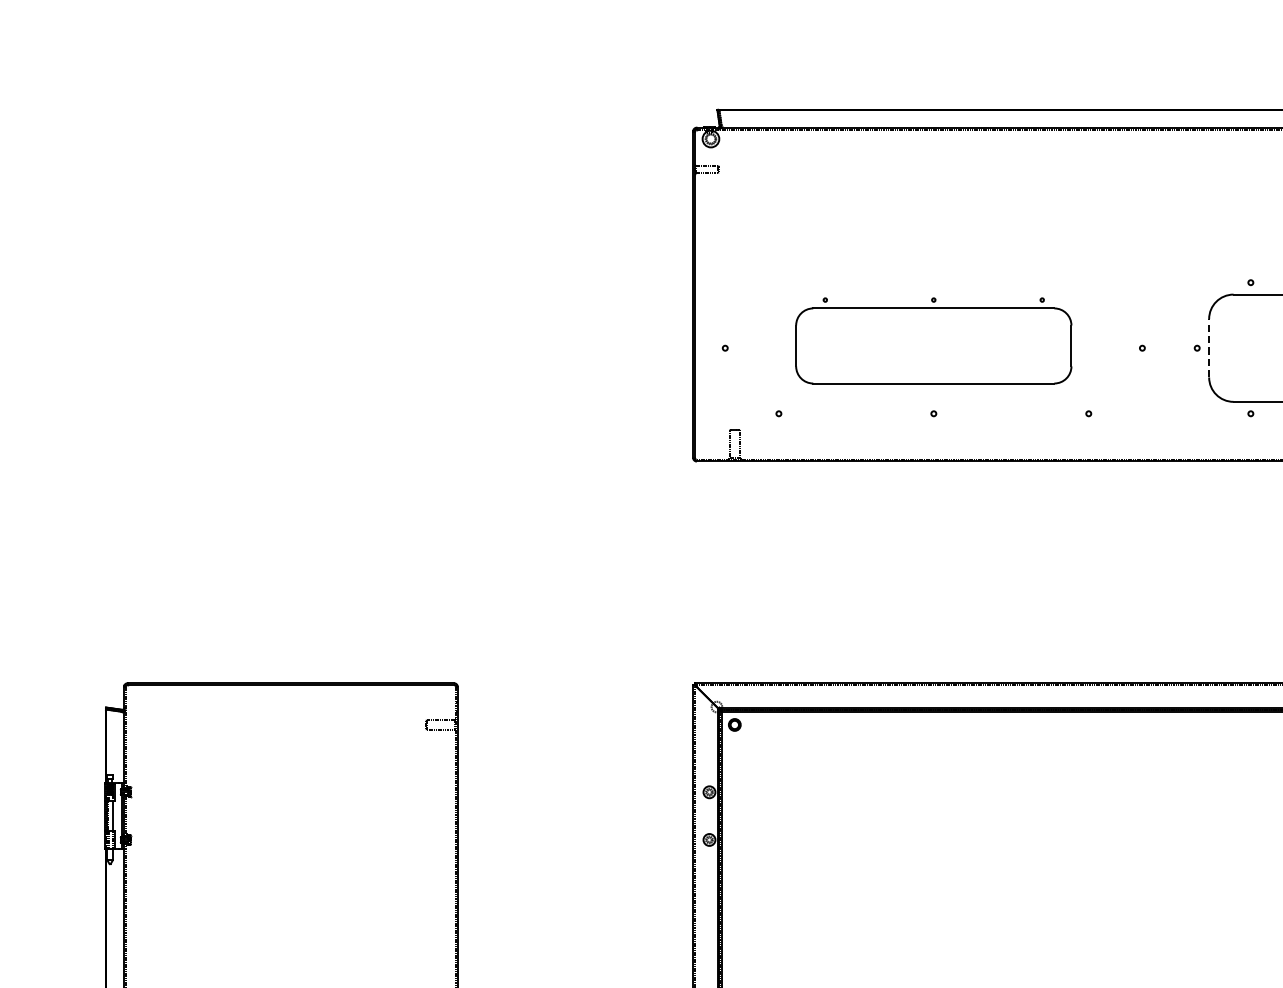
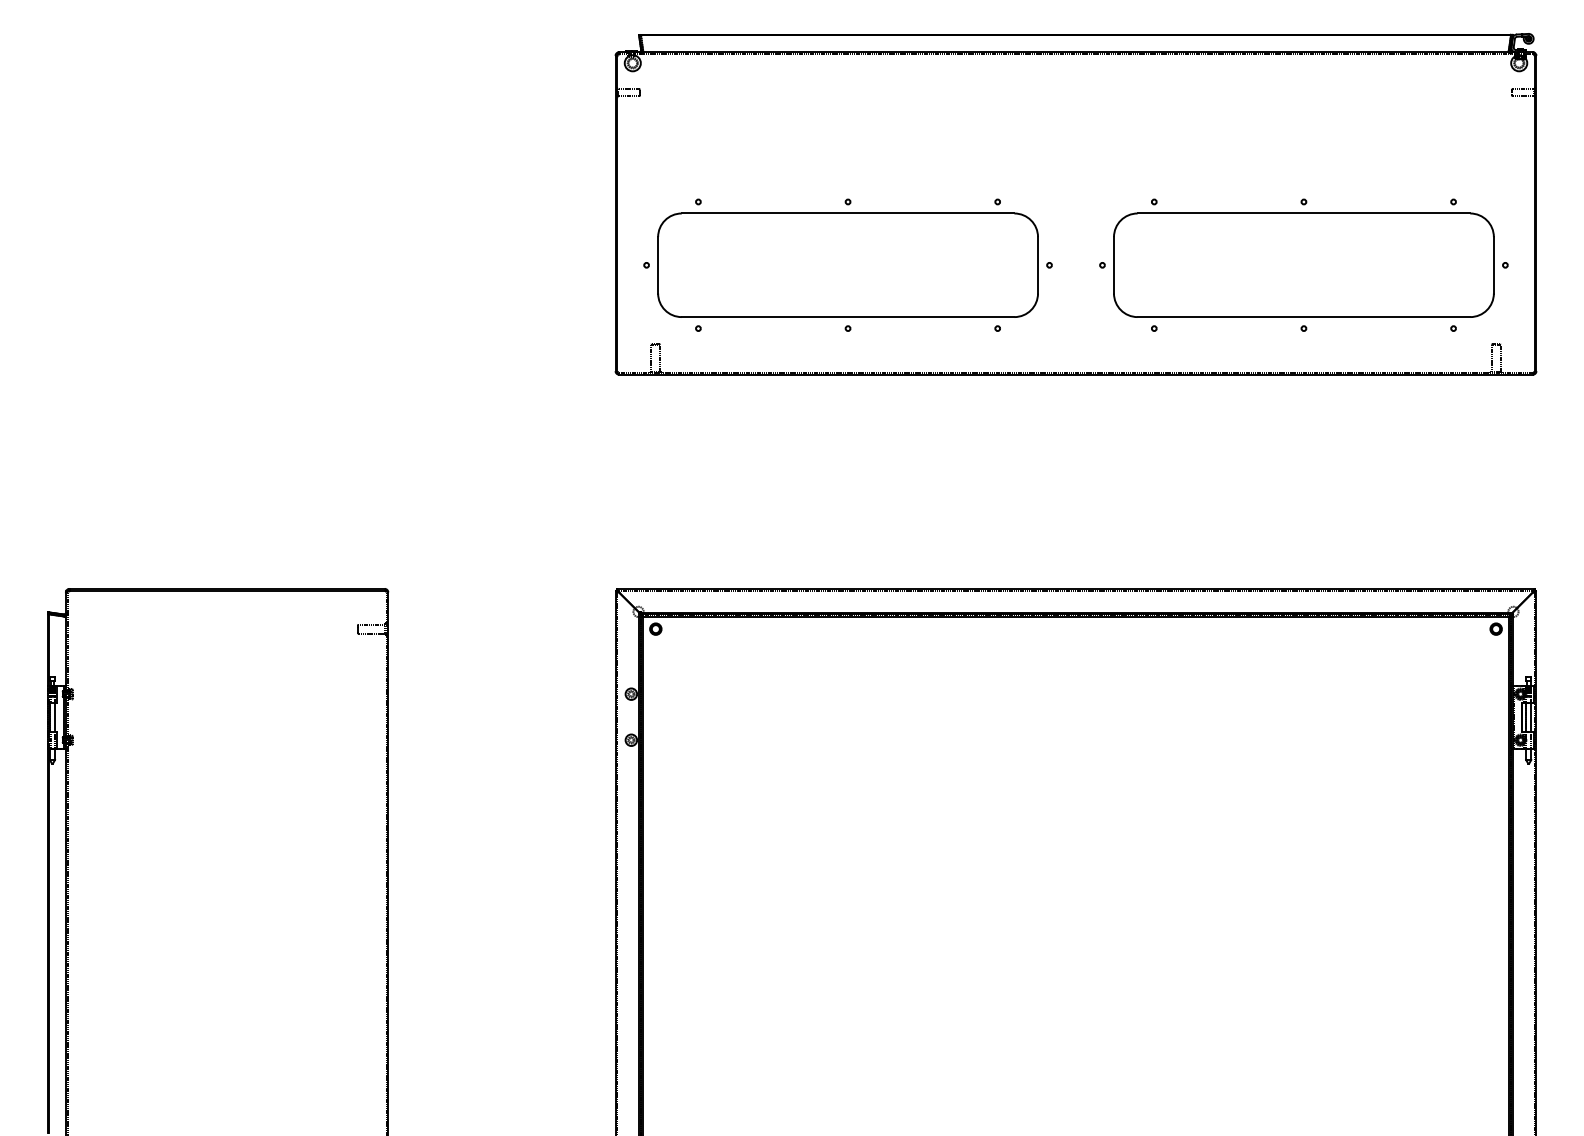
part: (933, 340) -> (847, 257), size x1.43
line: (1209, 347) -> (1114, 264), dashed -> solid

